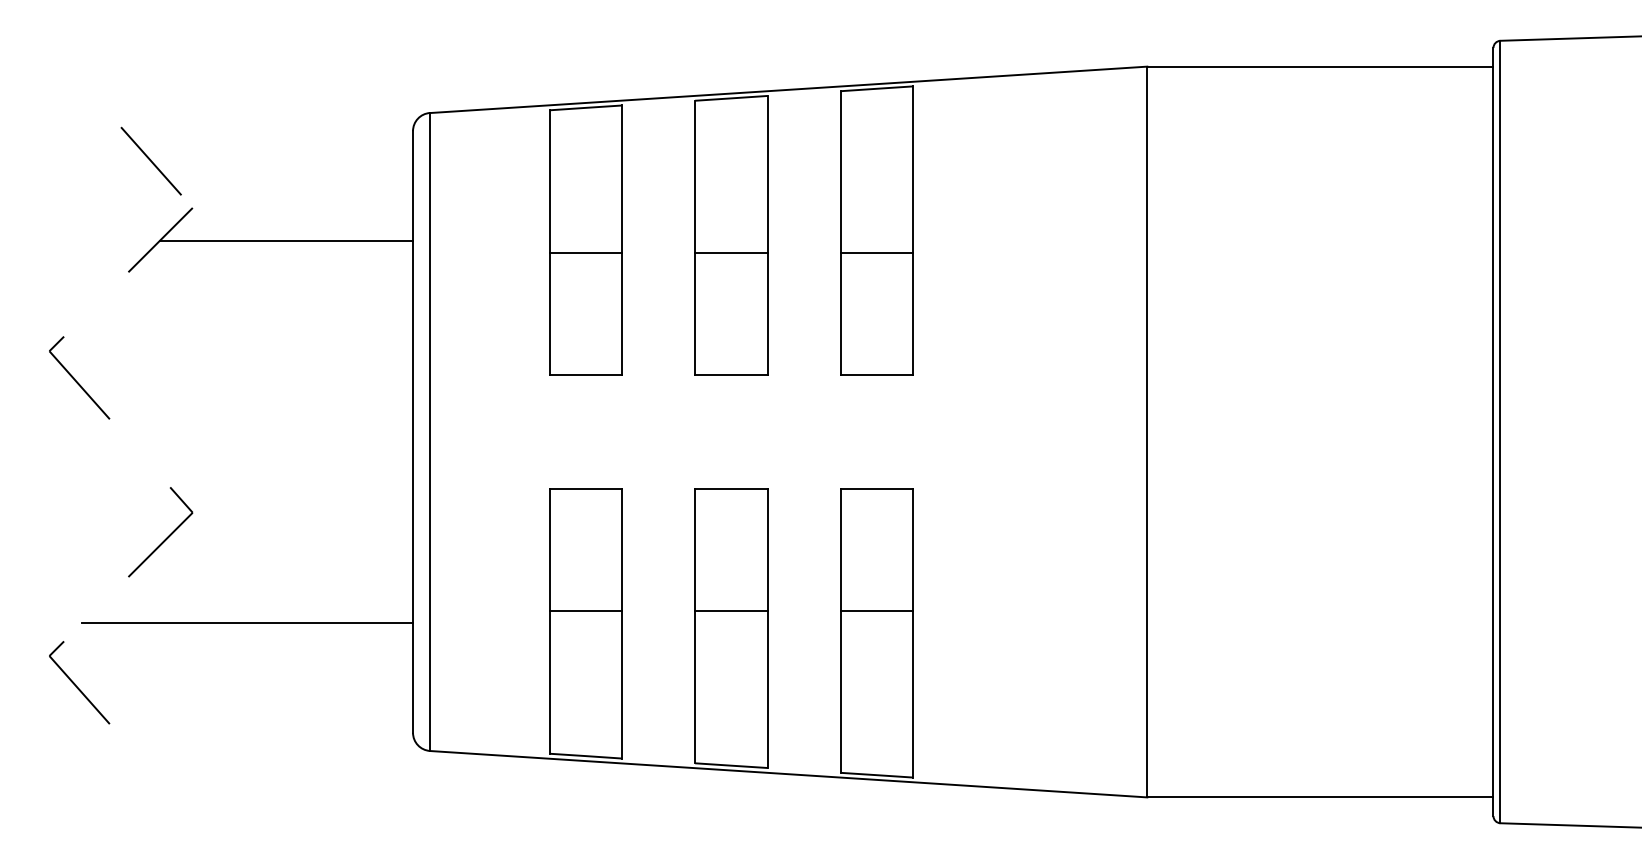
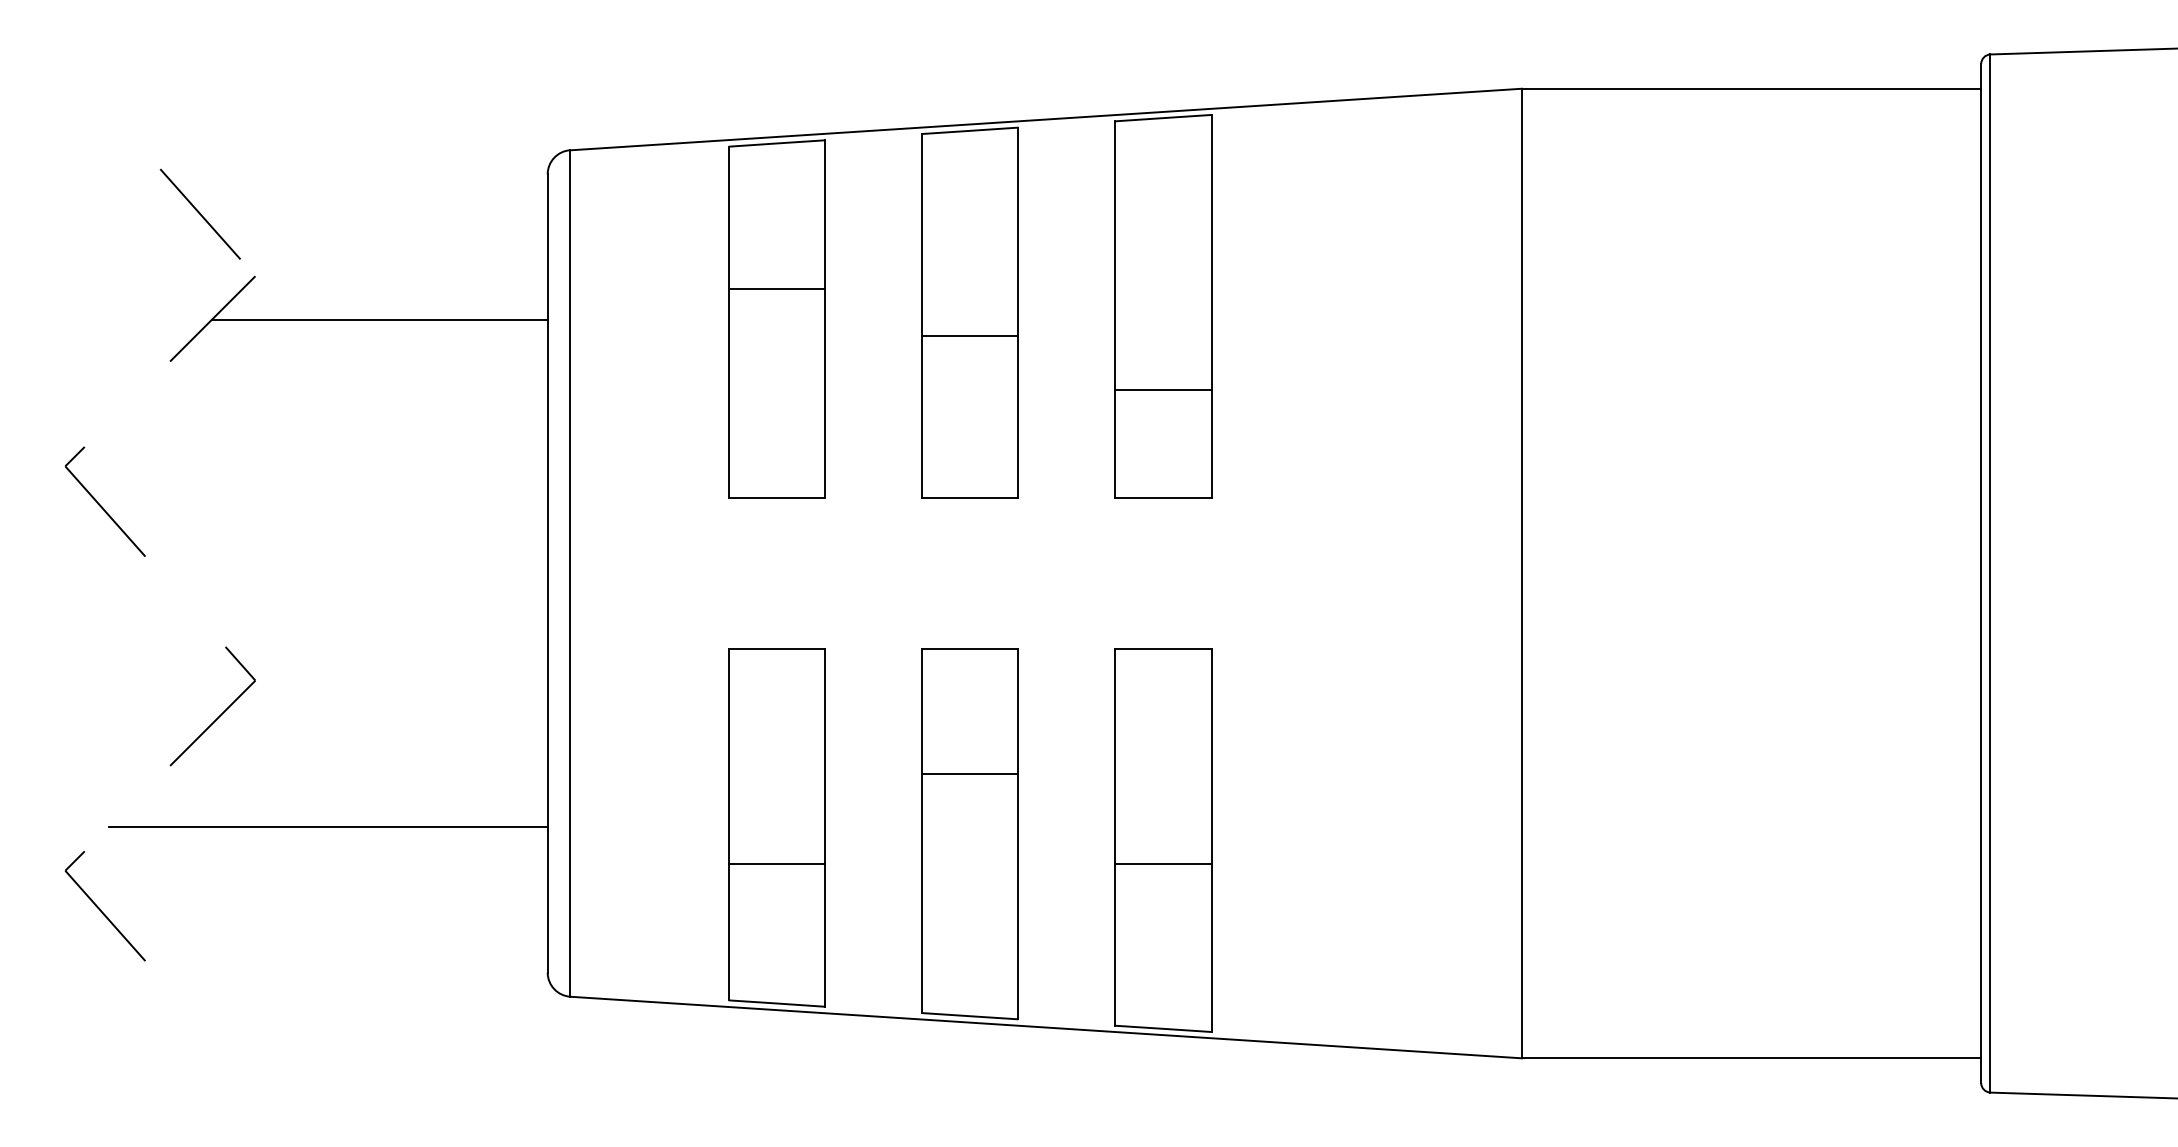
line: (585, 252) -> (776, 288), moved
line: (877, 252) -> (1163, 389), moved
line: (585, 611) -> (776, 864), moved
line: (730, 611) -> (969, 774), moved
line: (877, 611) -> (1163, 864), moved

